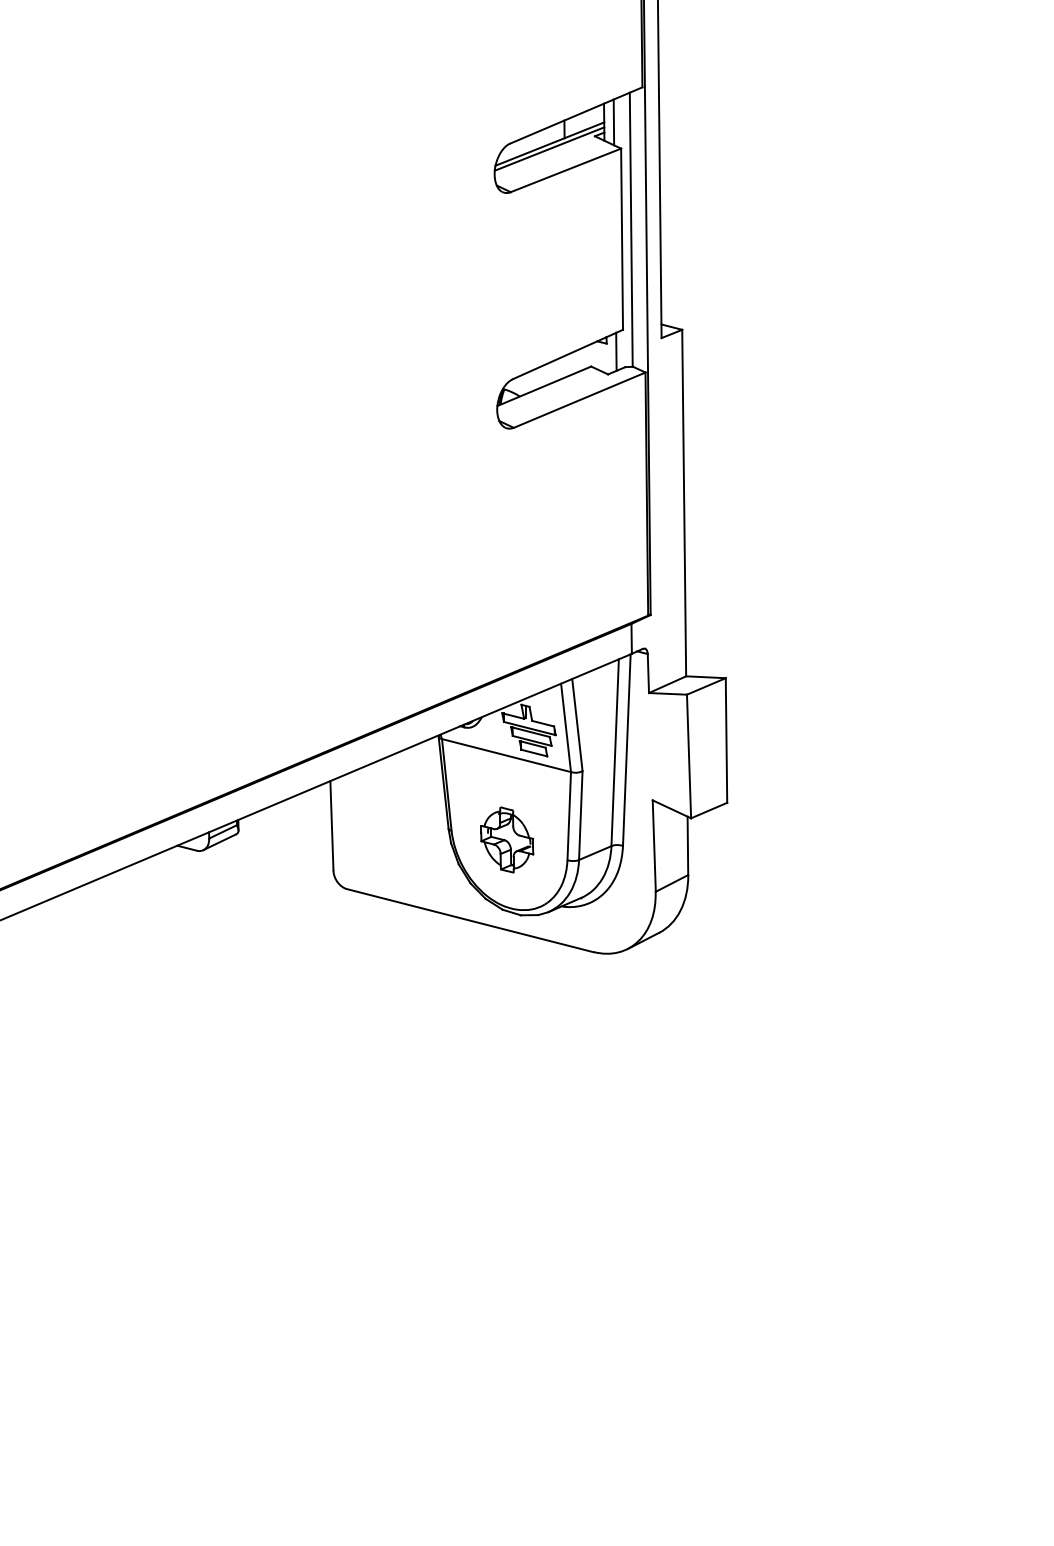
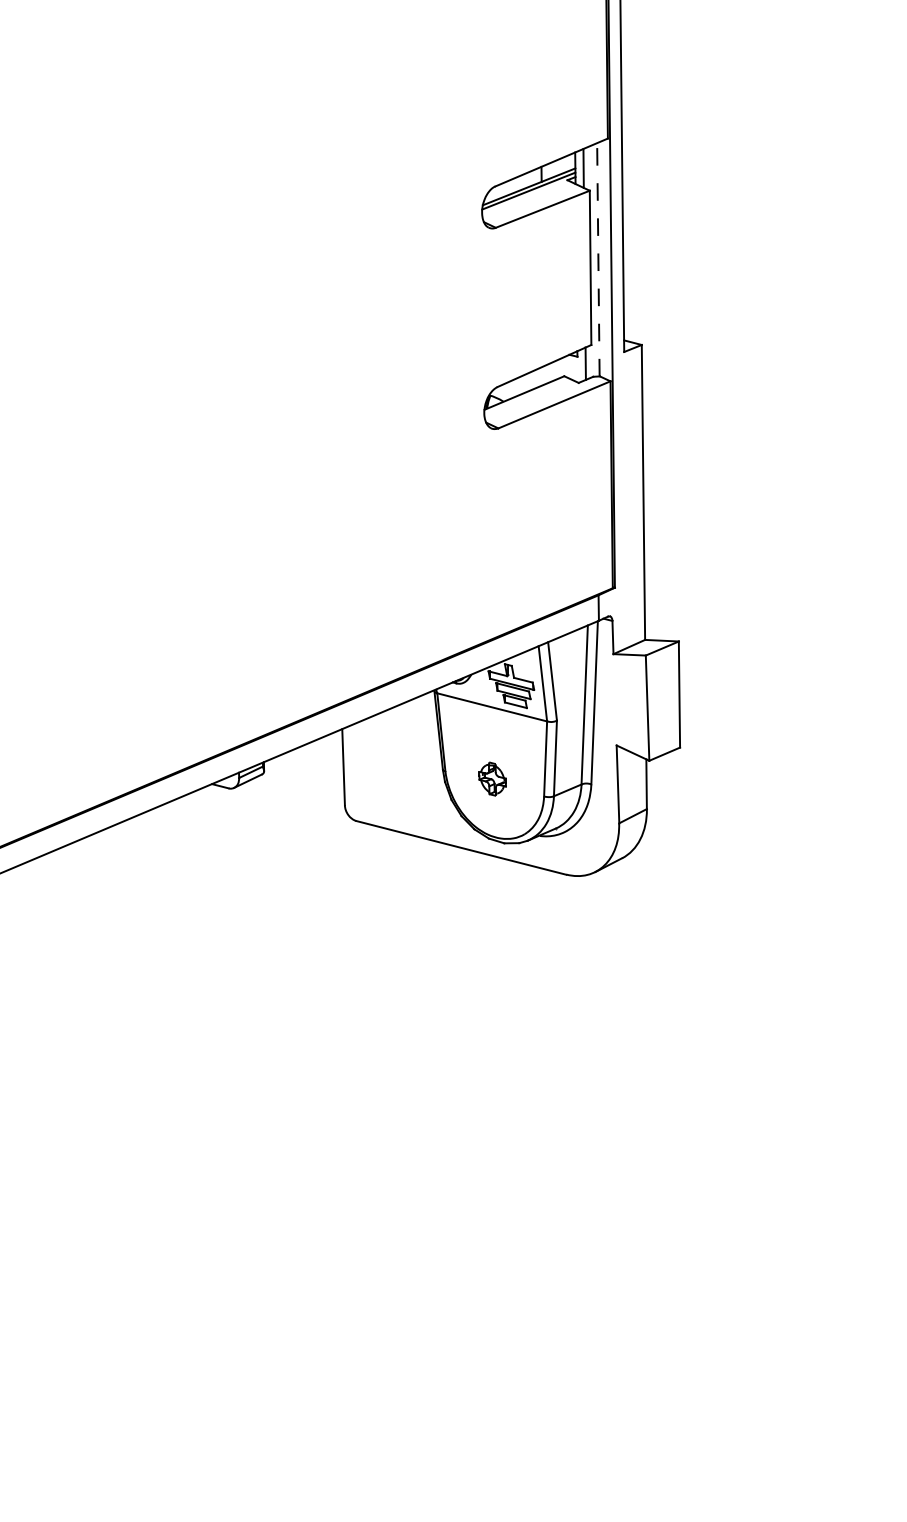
line: (631, 229) -> (598, 259), solid -> dashed
part: (506, 839) -> (492, 778), size x0.6

